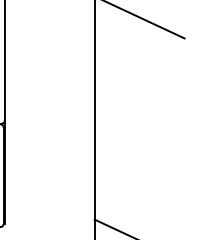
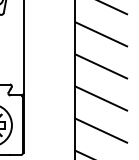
line: (140, 73) -> (101, 66), added
line: (140, 128) -> (101, 98), added
line: (140, 184) -> (101, 130), added

